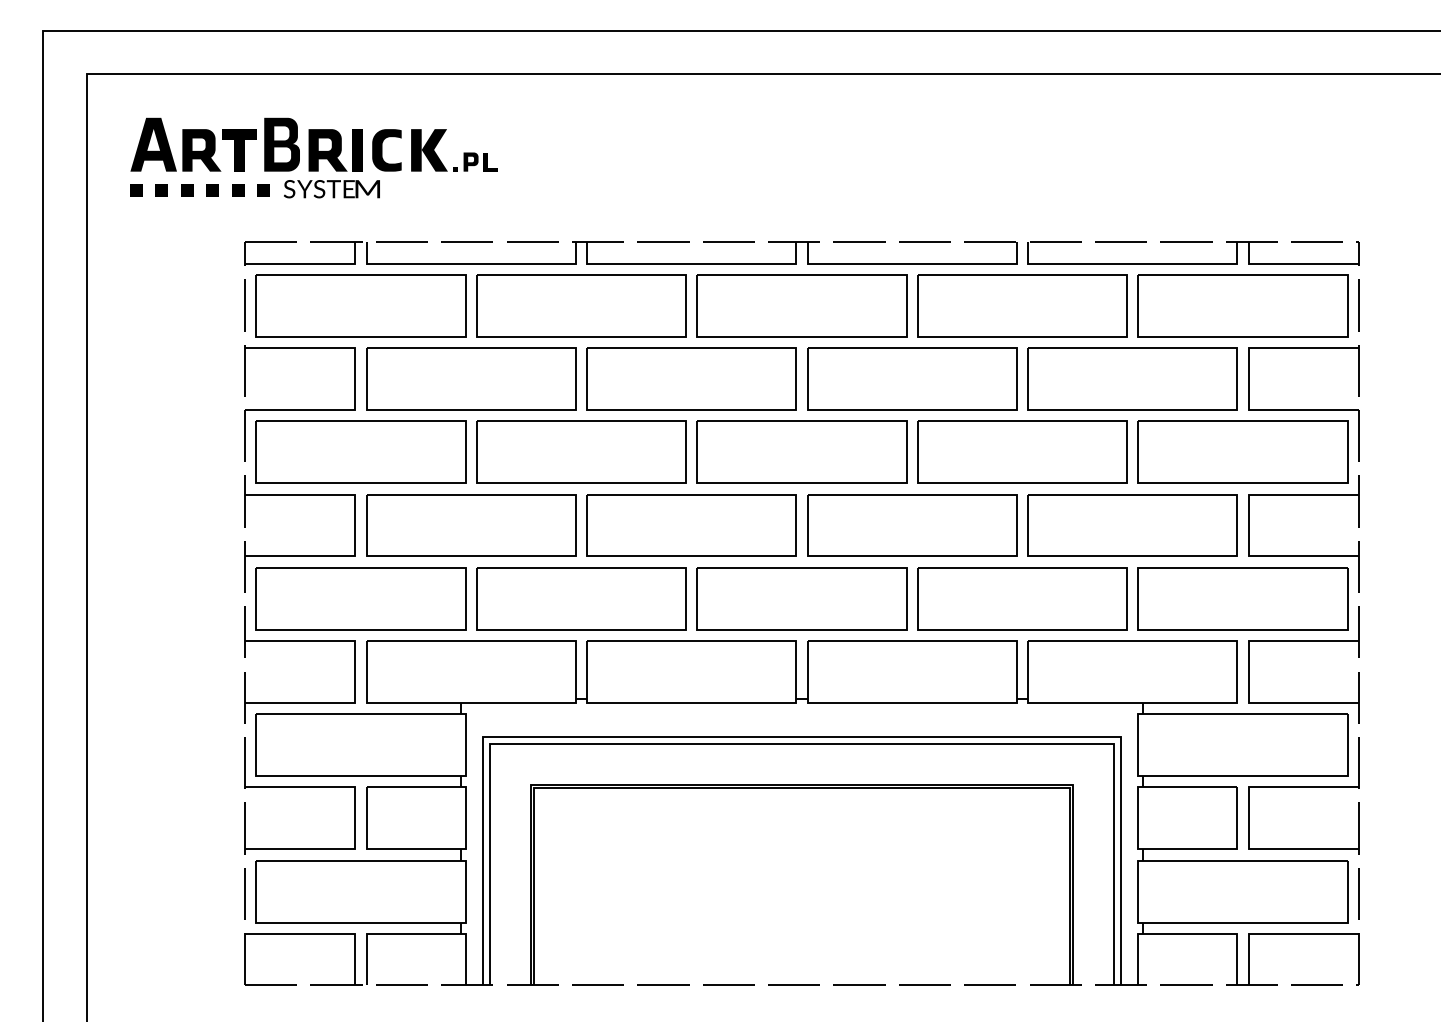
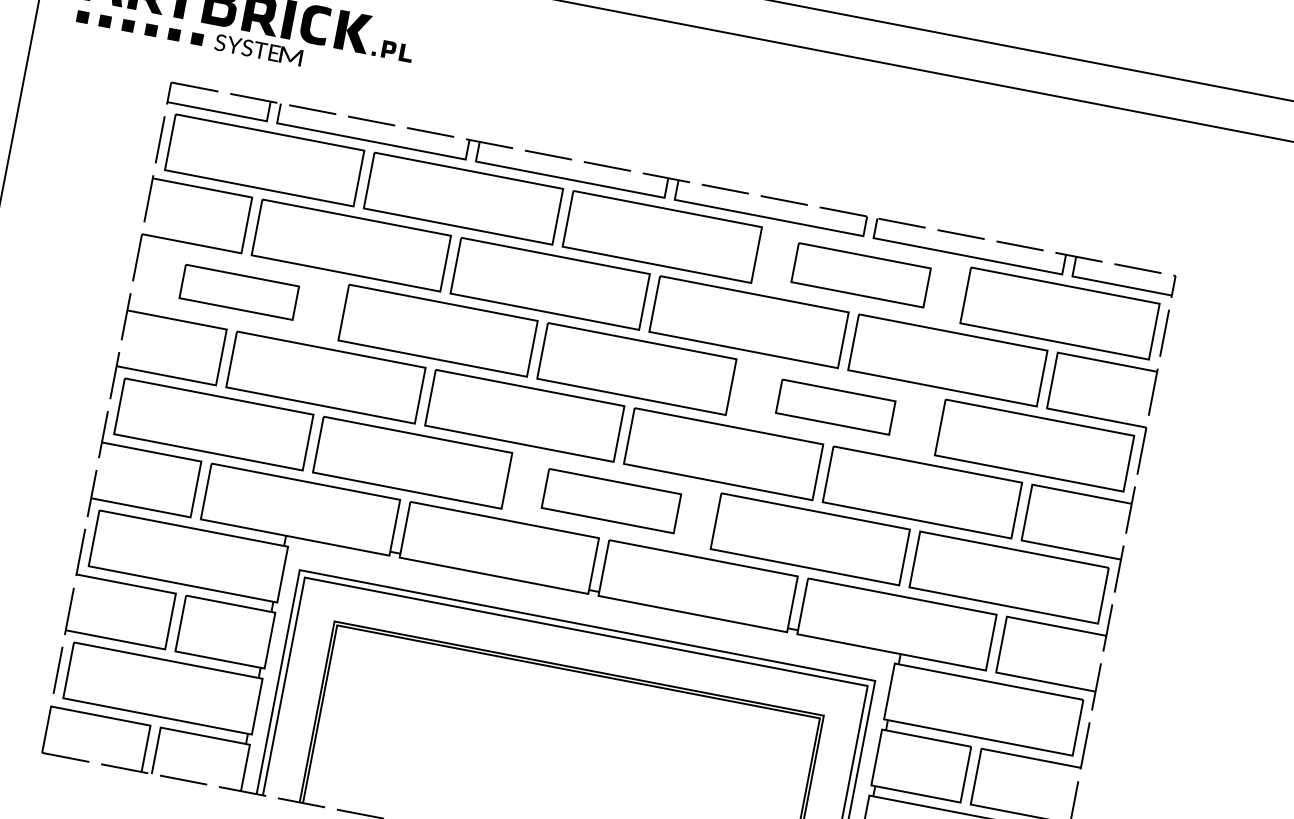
part: (1022, 305) -> (861, 274), size x0.7
part: (360, 451) -> (238, 291), size x0.6
part: (1022, 451) -> (835, 406), size x0.6
part: (801, 598) -> (611, 500), size x0.7

